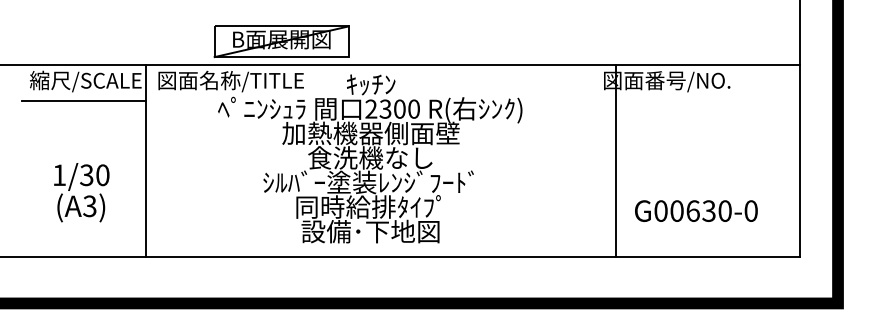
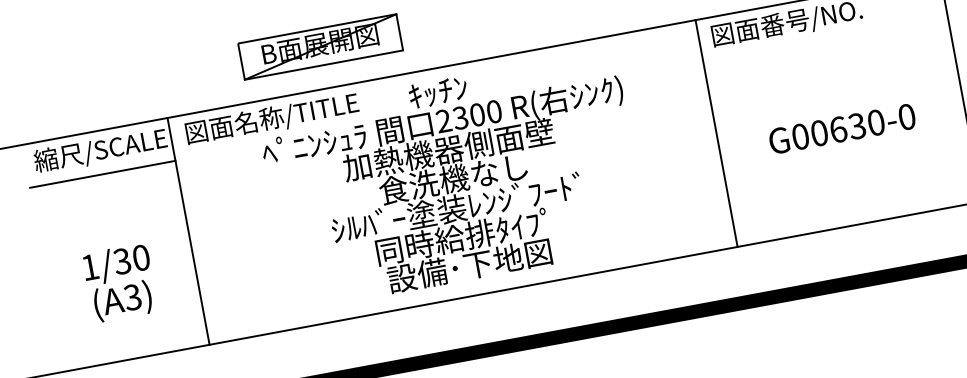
part: (281, 41) -> (320, 46), moved
line: (615, 160) -> (716, 133), moved
text: (696, 210) -> (842, 128), moved

